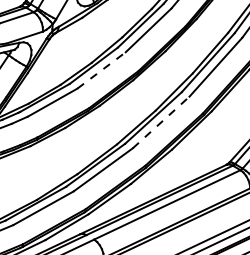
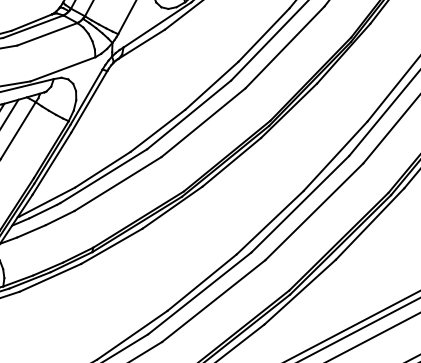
line: (102, 70) -> (205, 122), dashed -> solid
line: (161, 122) -> (314, 211), dashed -> solid

